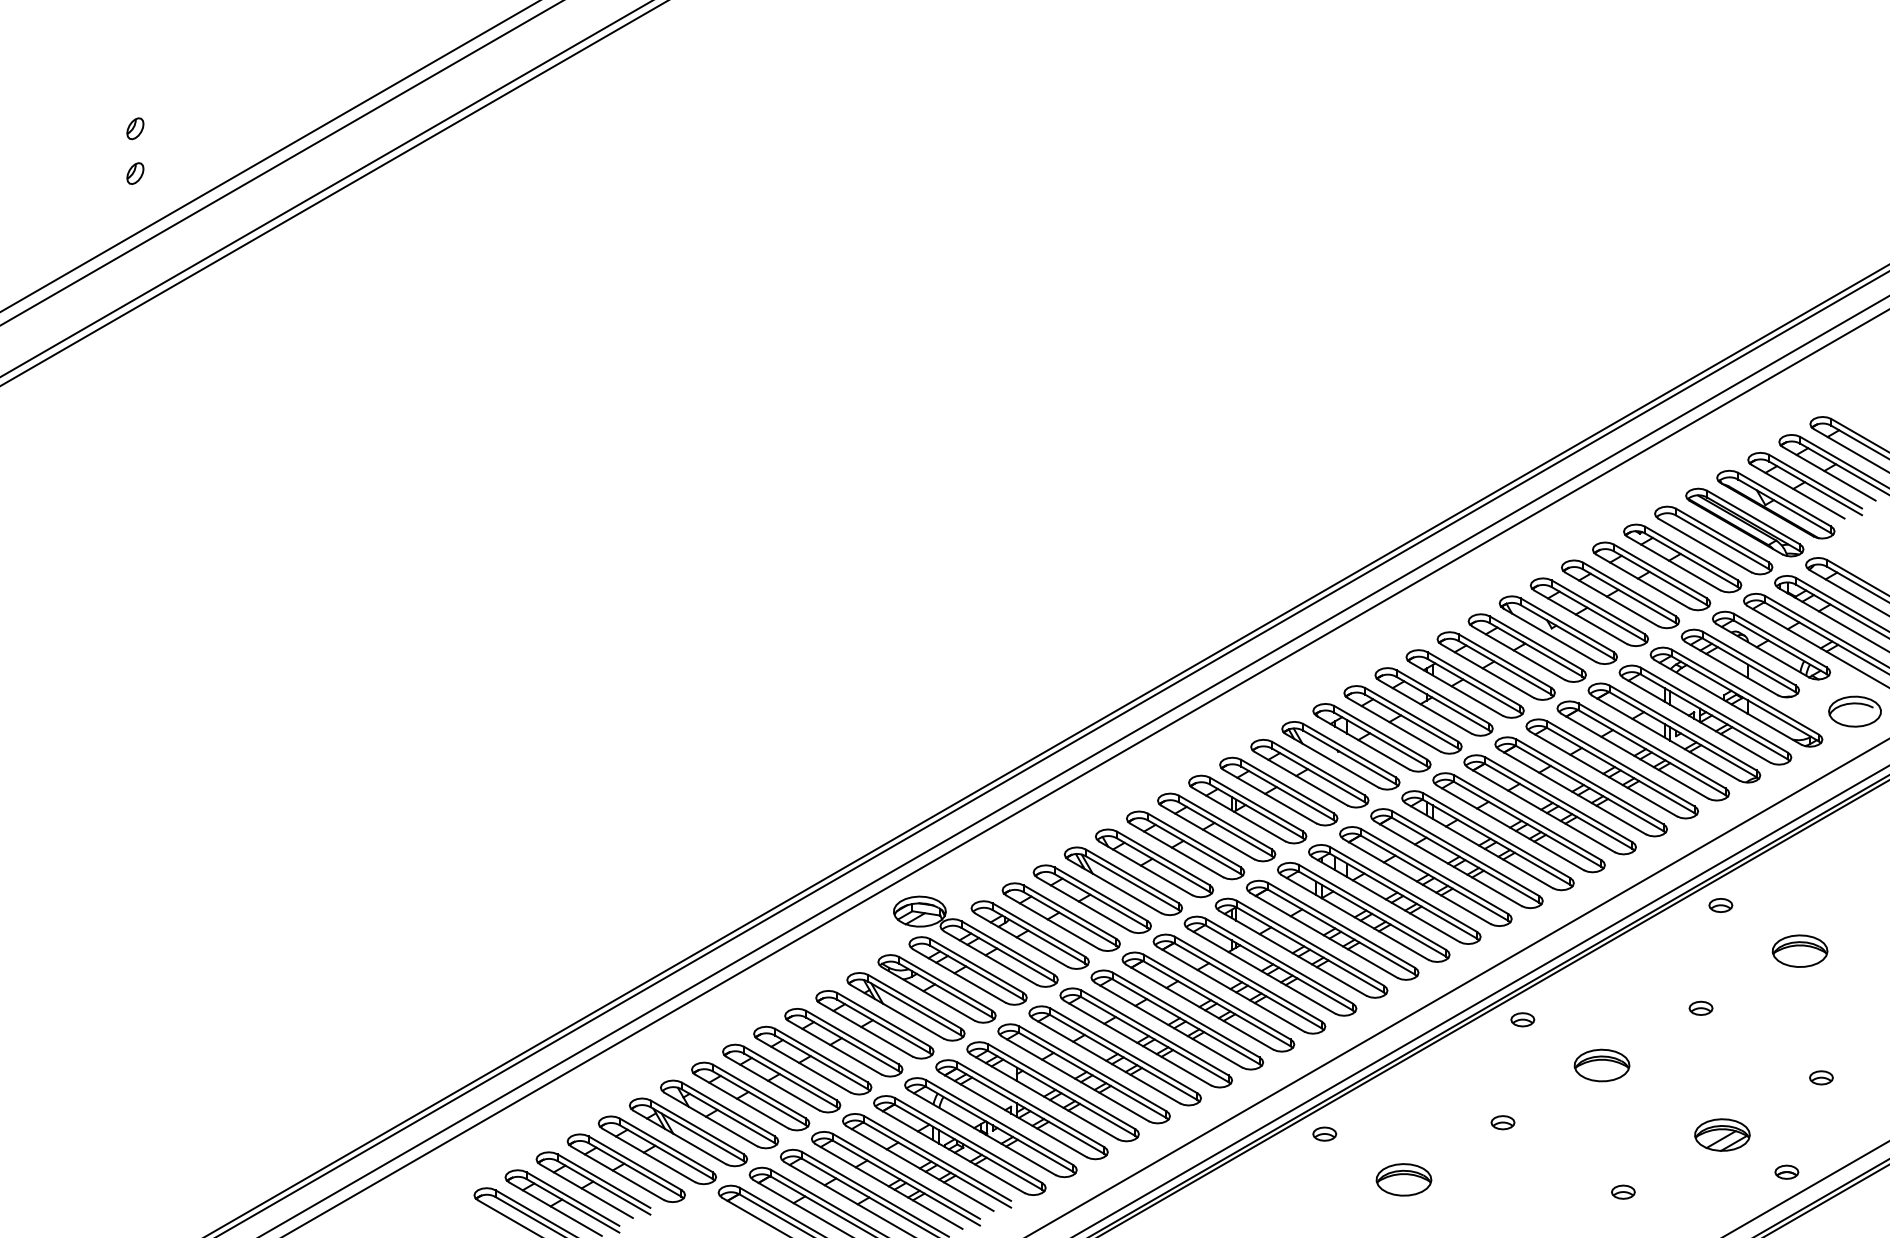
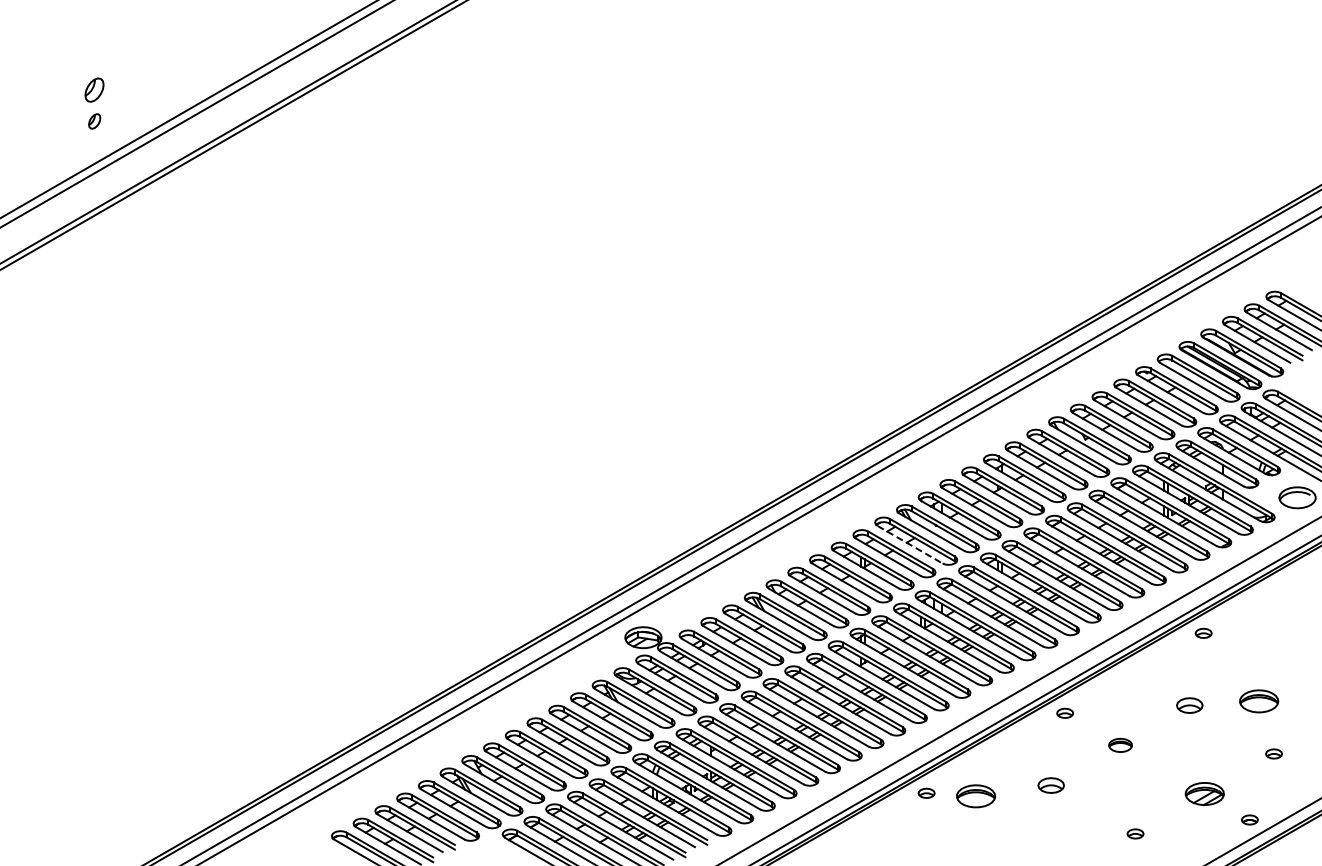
part: (135, 127) -> (94, 89), size x1.6
line: (1301, 778) -> (910, 544), solid -> dashed
part: (1800, 951) -> (1259, 701), moved
part: (1700, 1007) -> (1189, 704), size x1.6
part: (1601, 1065) -> (1120, 745), size x0.6
part: (1503, 1121) -> (1051, 784), size x1.6
part: (1404, 1180) -> (976, 796), moved

